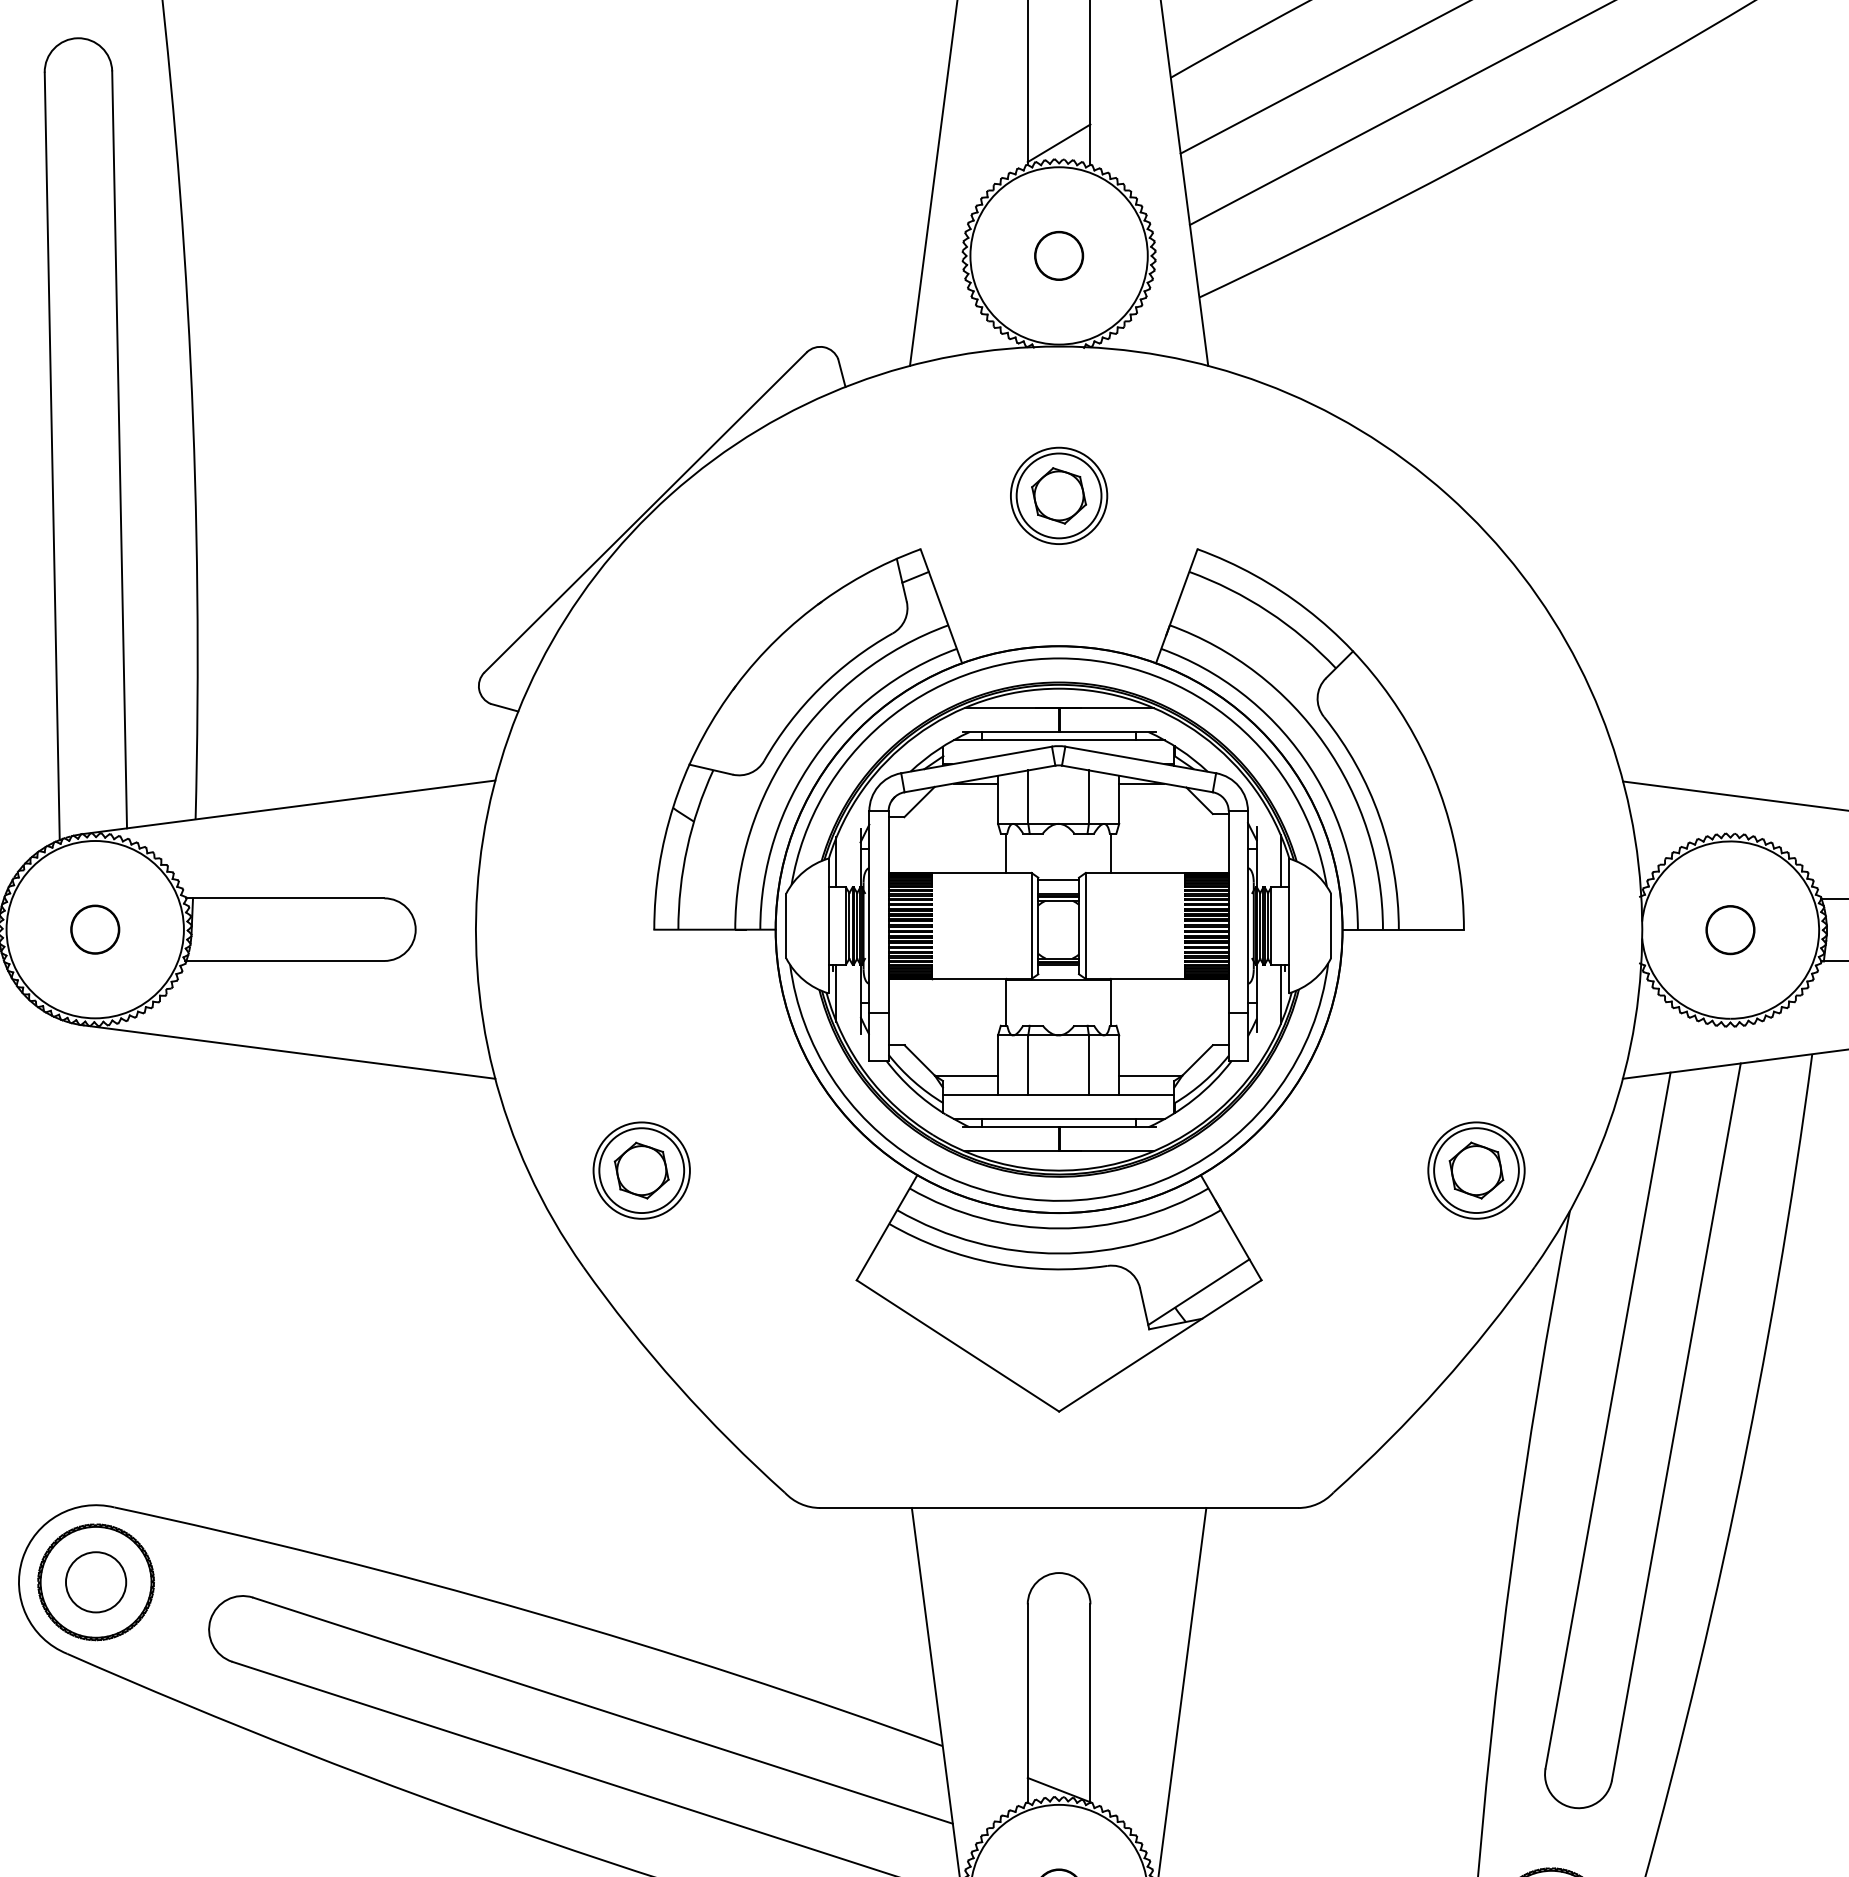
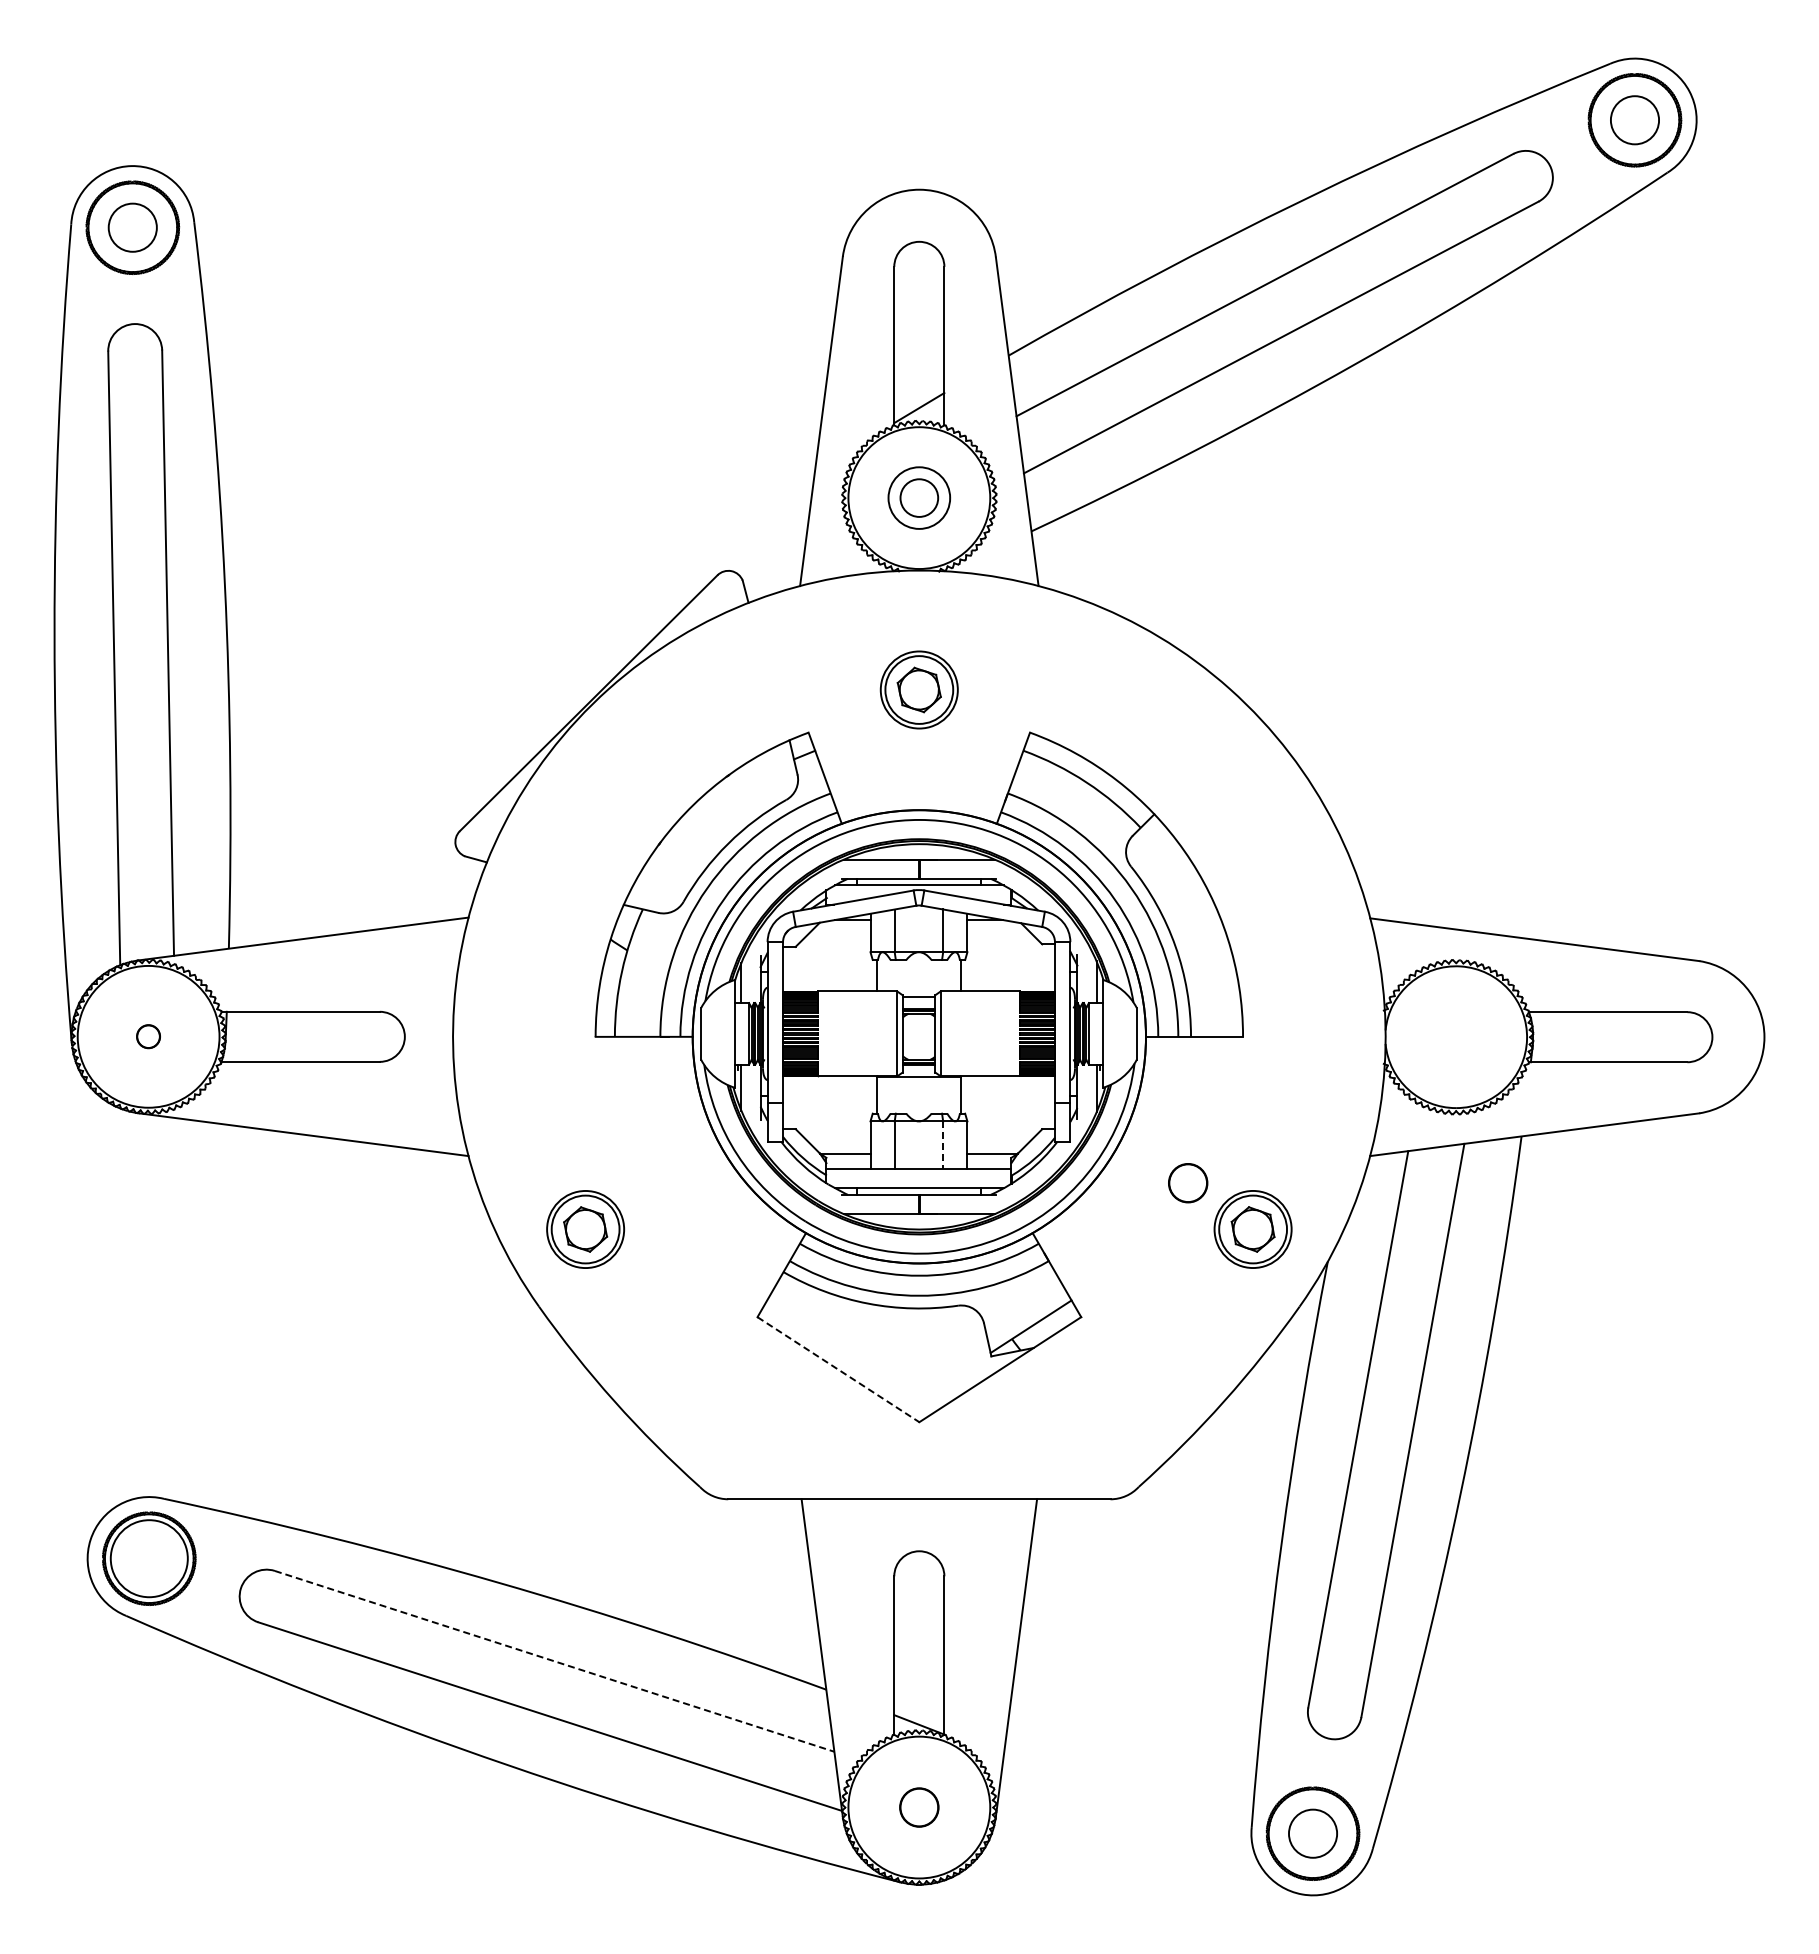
circle: (1059, 255) -> (919, 497), size x1.6
circle: (95, 929) -> (148, 1036), size x0.6
circle: (1730, 930) -> (1188, 1183), moved
line: (1089, 1065) -> (943, 1145), solid -> dashed
line: (958, 1345) -> (838, 1369), solid -> dashed
circle: (96, 1582) -> (149, 1558), size x1.6
line: (602, 1710) -> (554, 1661), solid -> dashed

